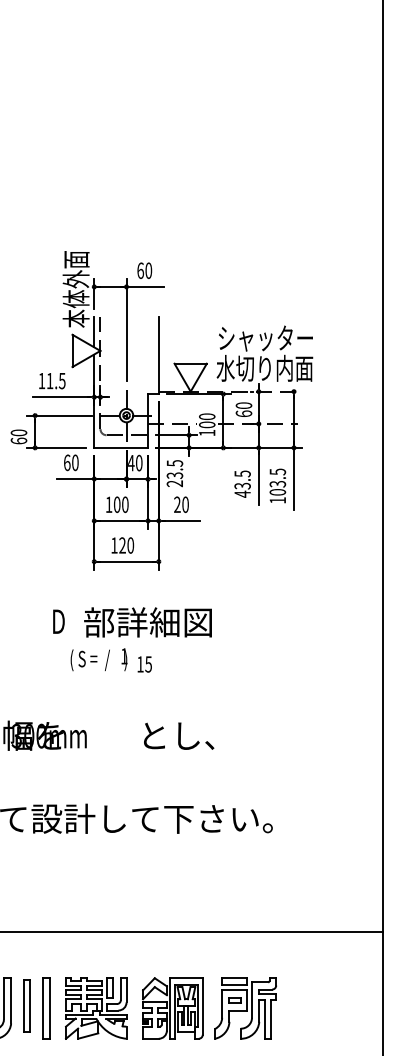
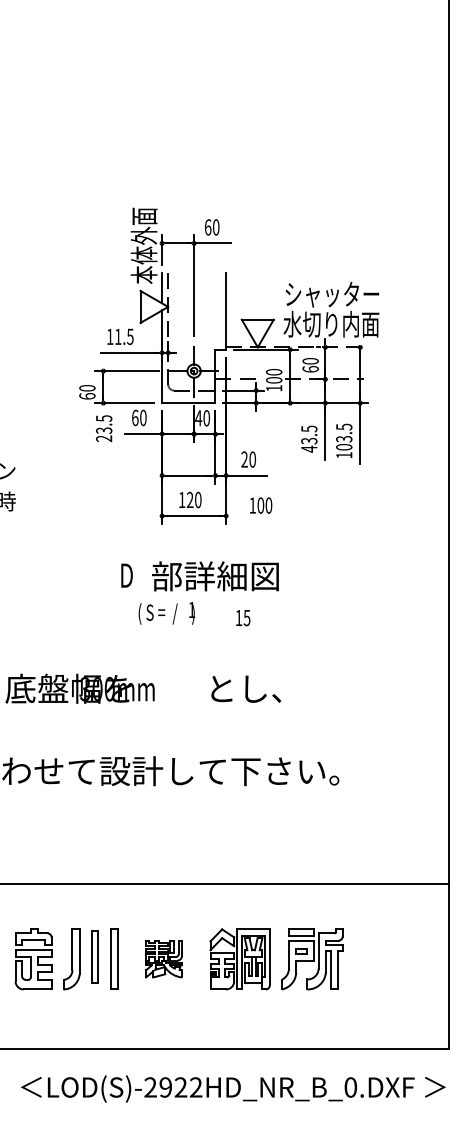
text: (175, 473) -> (104, 428), moved
text: (117, 504) -> (261, 505), moved
text: (145, 664) -> (243, 618), moved
part: (95, 1008) -> (163, 959), size x0.6

